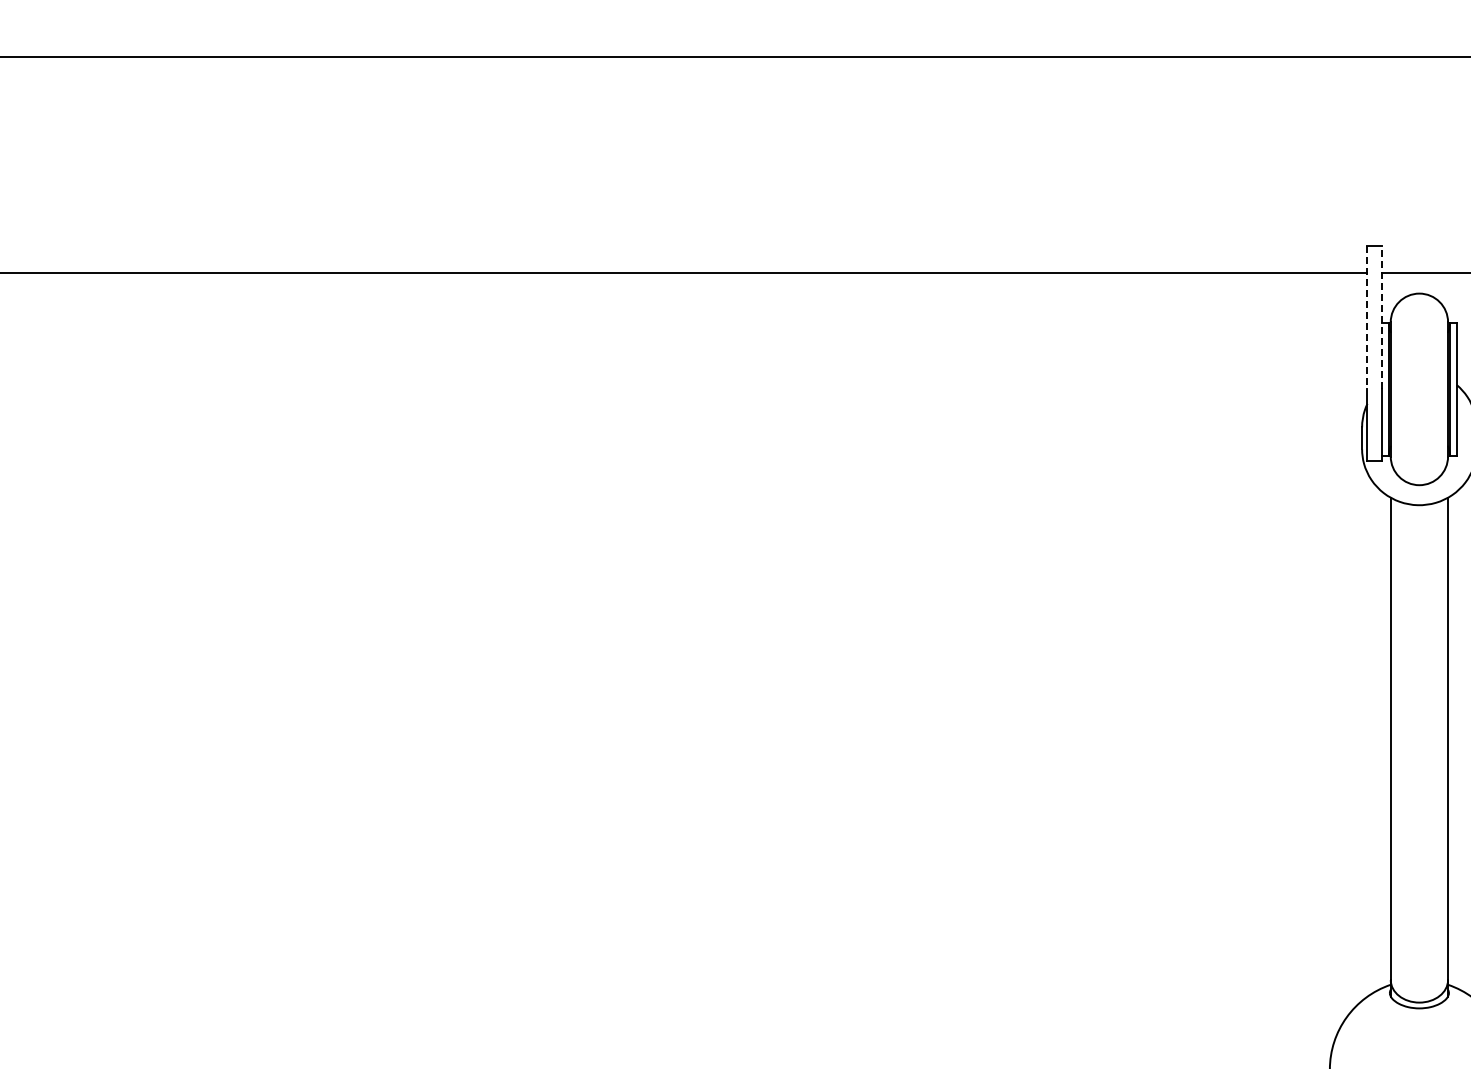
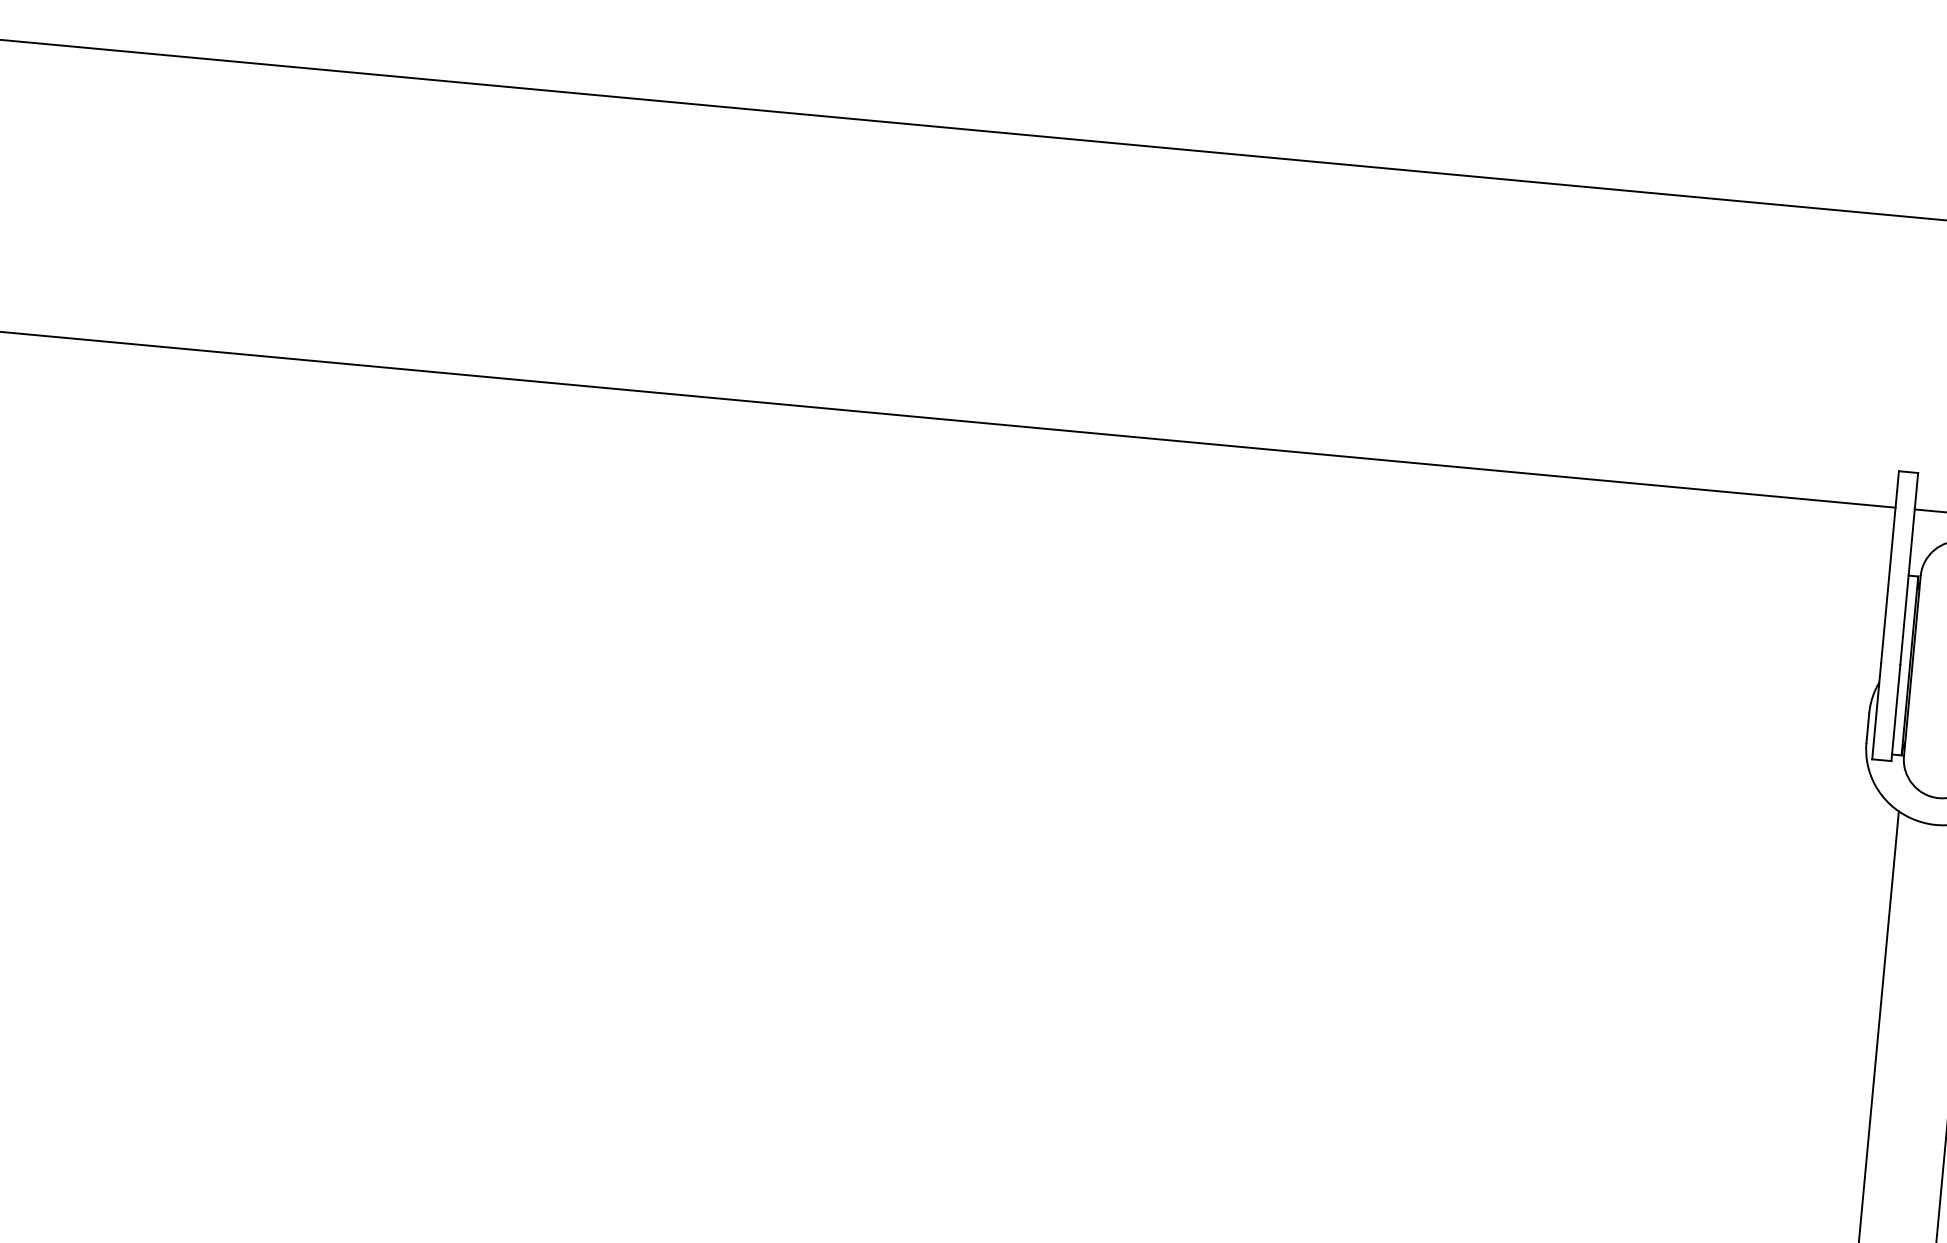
line: (1367, 317) -> (1890, 566), dashed -> solid
line: (1381, 317) -> (1908, 568), dashed -> solid

